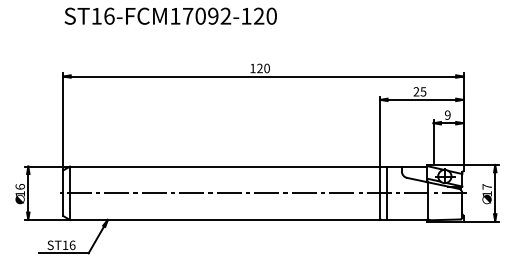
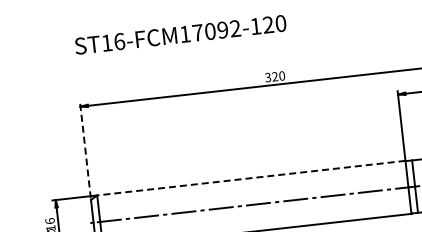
text: (252, 68) -> (267, 77), 120 -> 320
line: (63, 120) -> (85, 150), solid -> dashed
line: (224, 166) -> (250, 178), solid -> dashed

